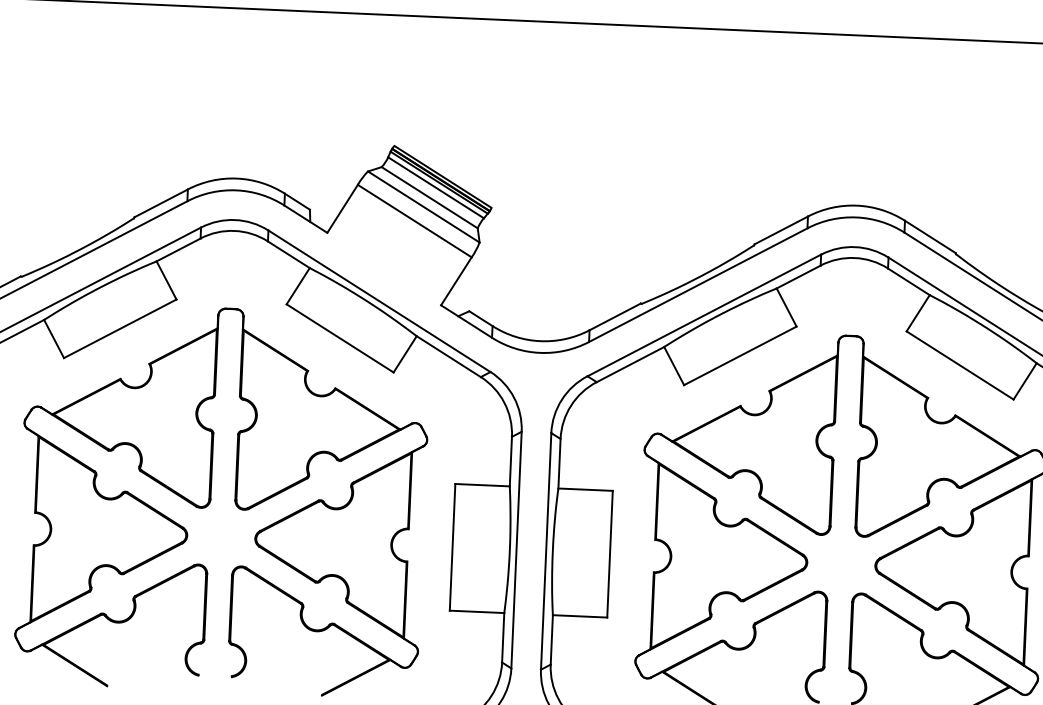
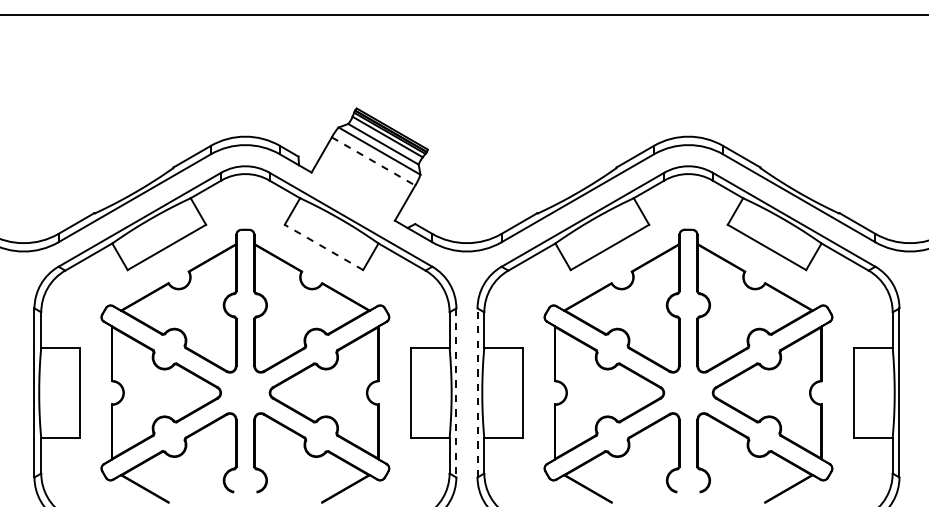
line: (416, 221) -> (374, 161), solid -> dashed
line: (339, 338) -> (323, 247), solid -> dashed
line: (516, 549) -> (456, 392), solid -> dashed
line: (546, 550) -> (477, 392), solid -> dashed

